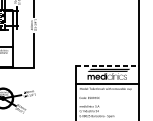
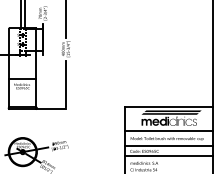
line: (107, 66) -> (169, 106), dashed -> solid
line: (107, 93) -> (169, 145), added
line: (107, 100) -> (169, 155), added

